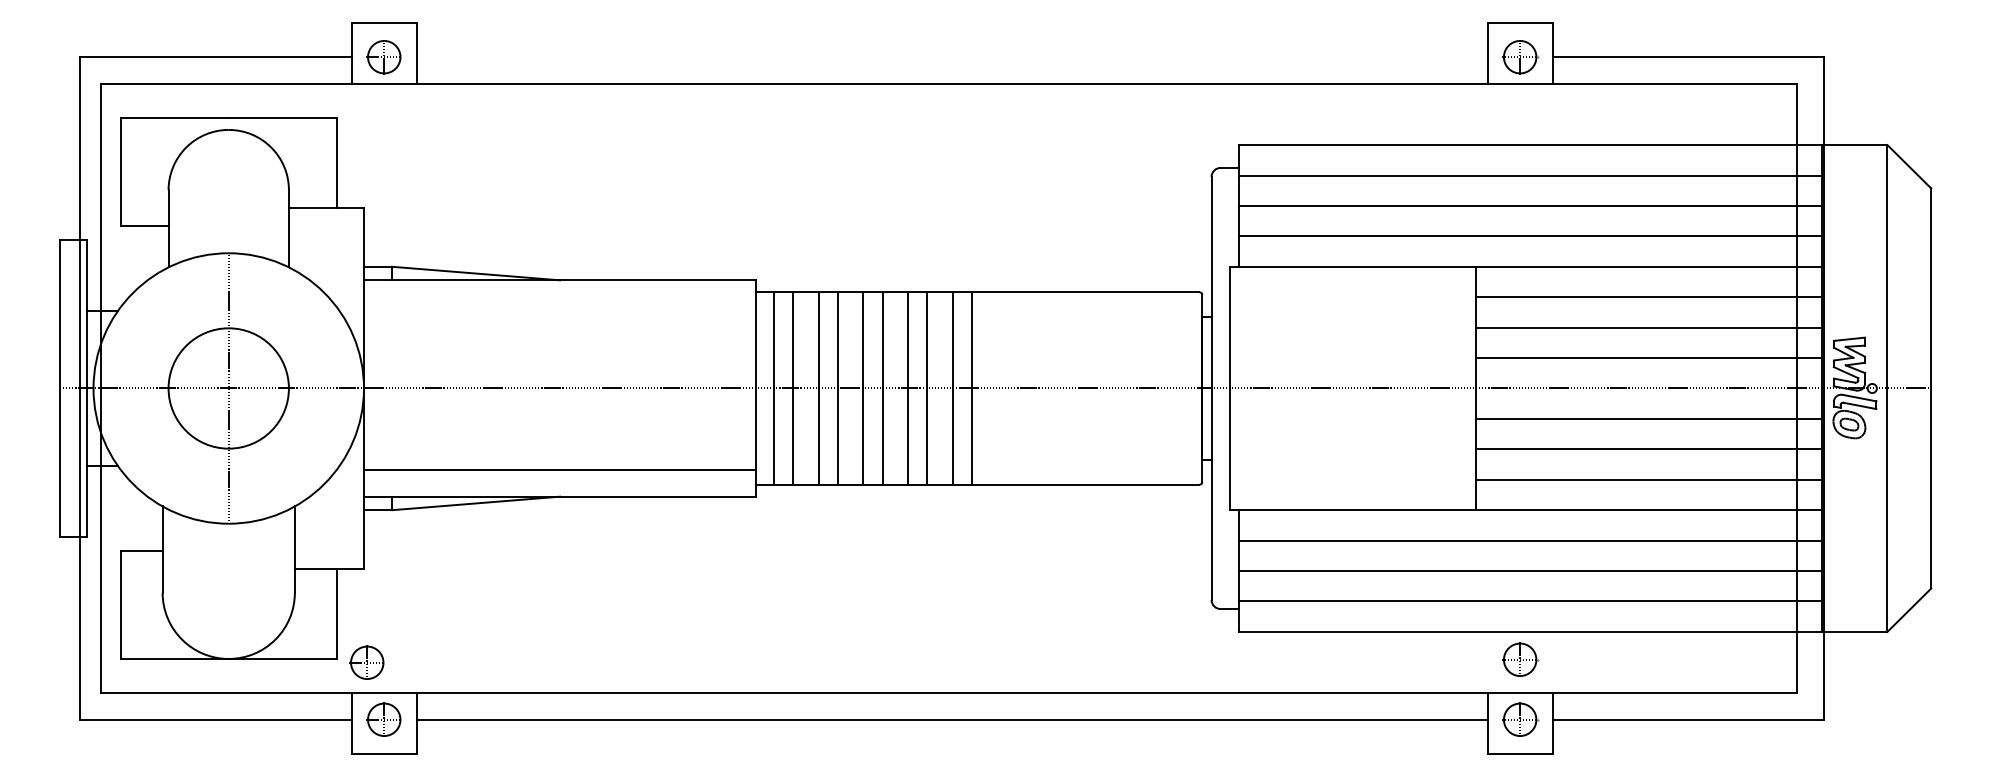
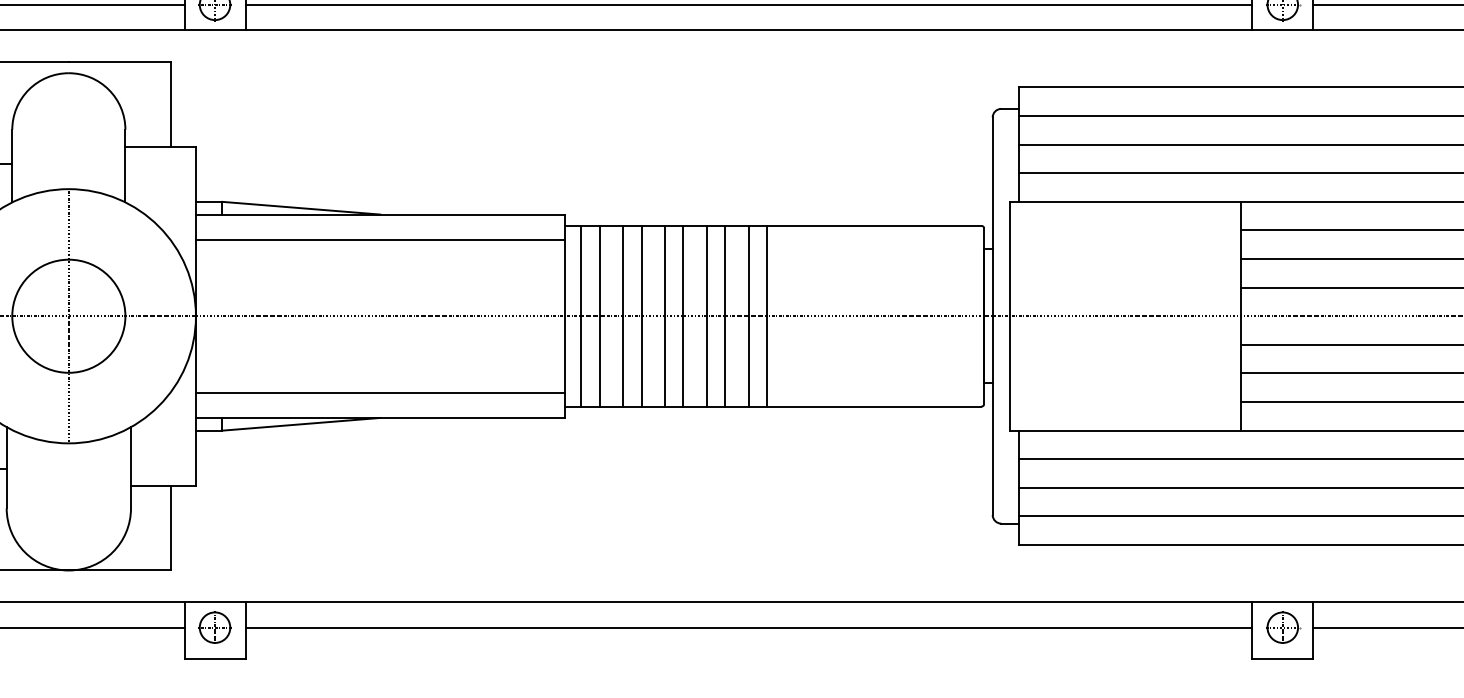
line: (951, 57) -> (748, 5), added
line: (559, 307) -> (379, 240), added
part: (1520, 659) -> (1283, 571), removed
part: (366, 662) -> (198, 573), removed

